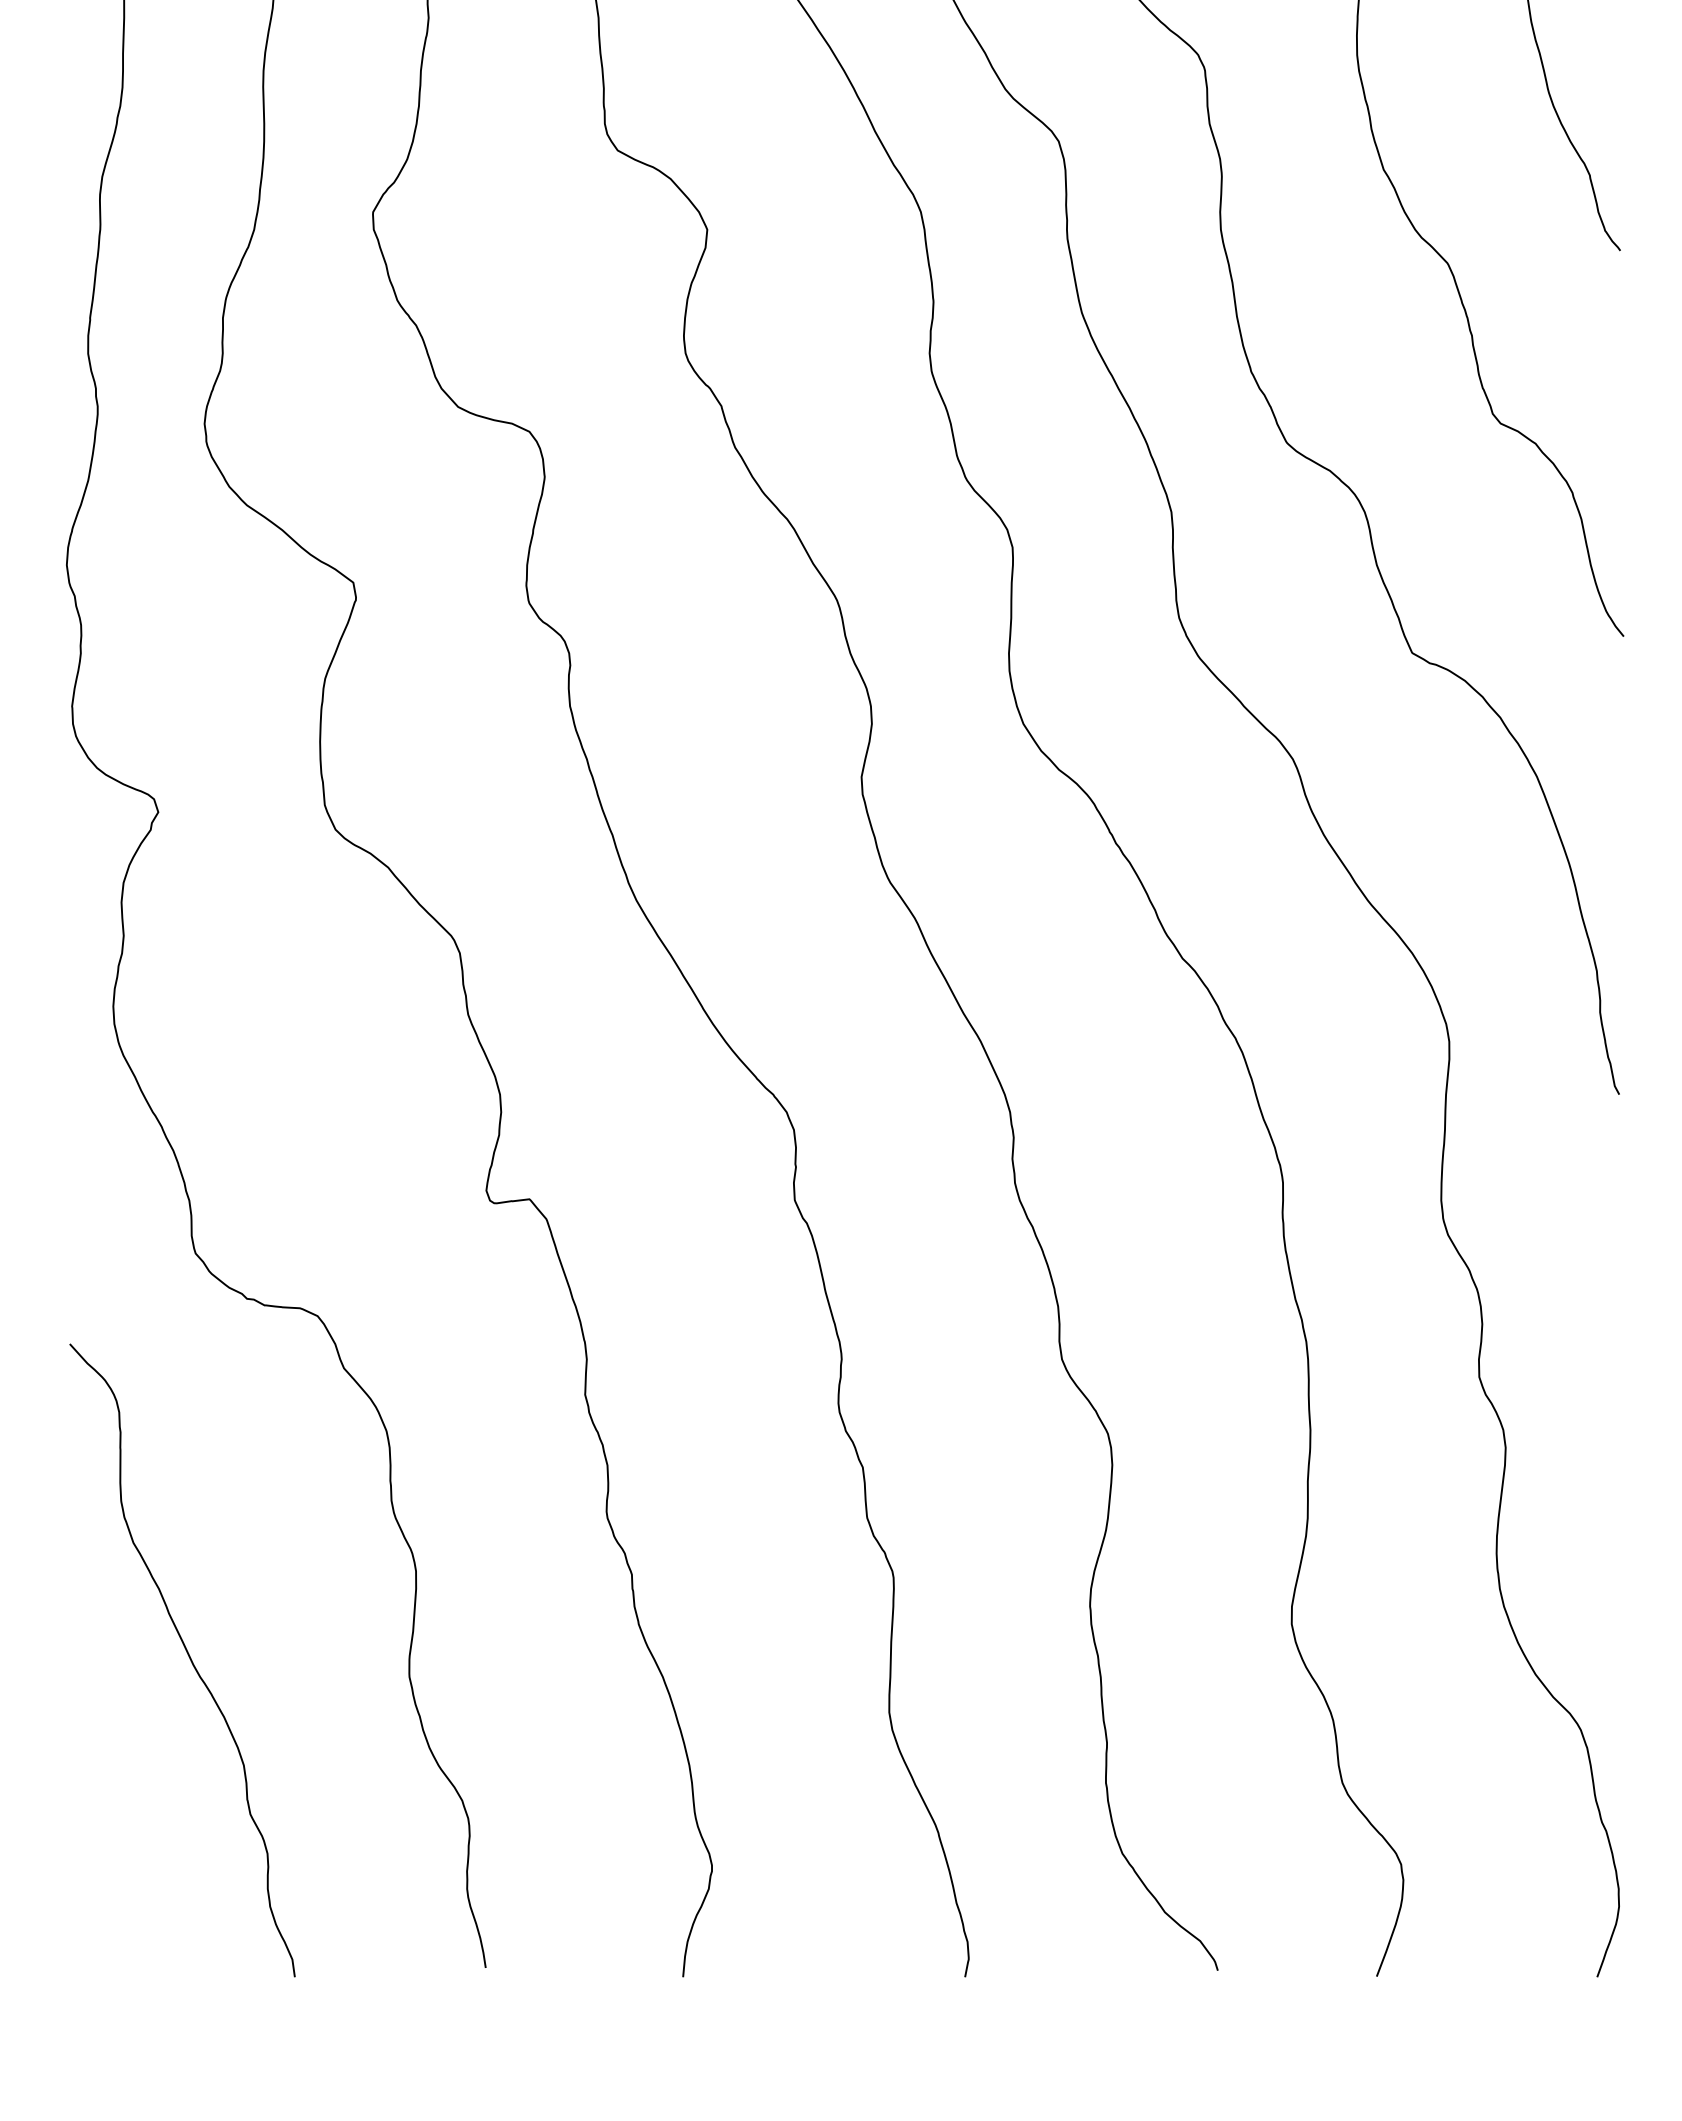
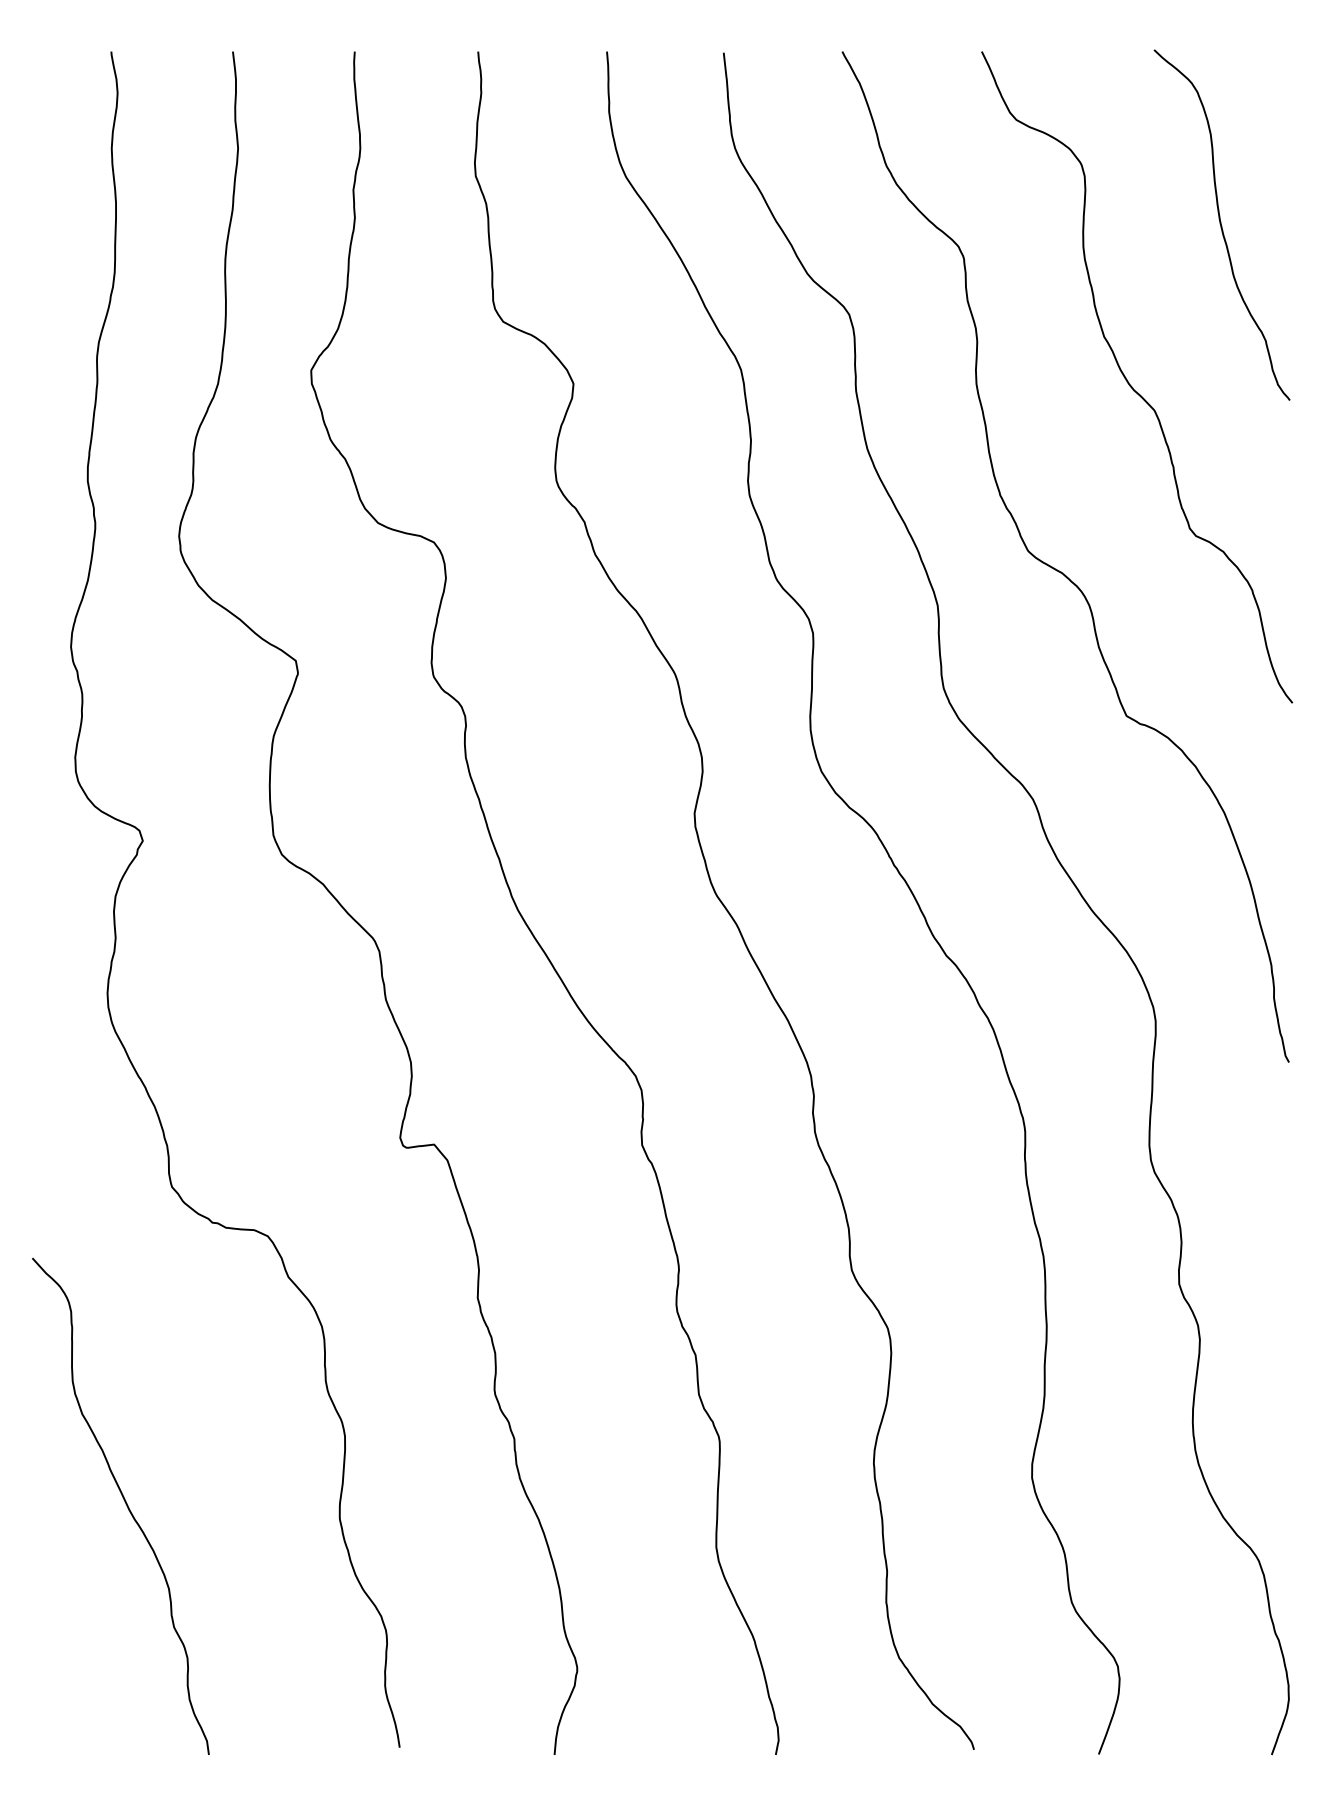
curve: (187, 1655) -> (124, 1502), moved

